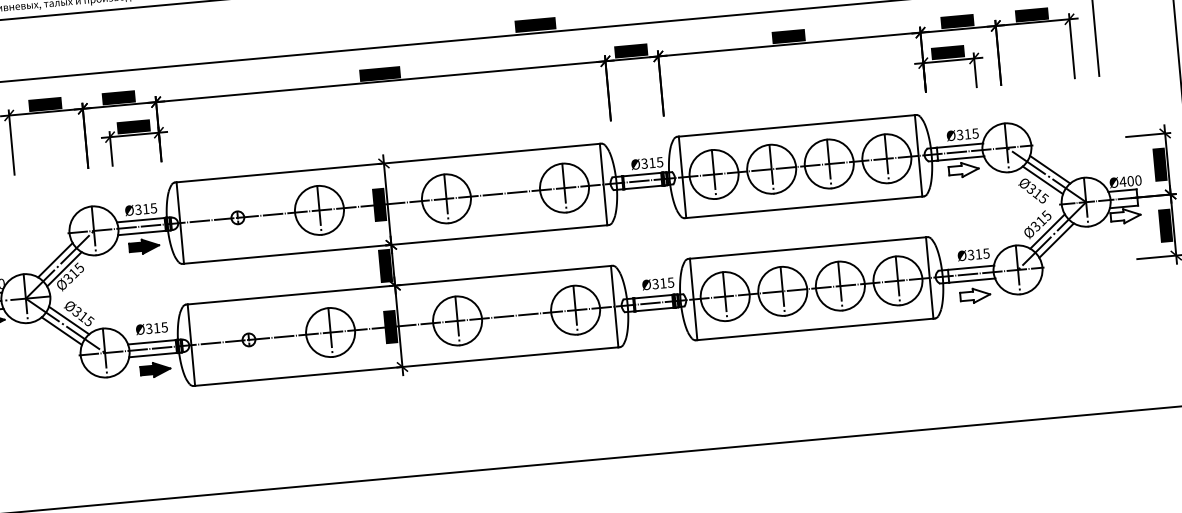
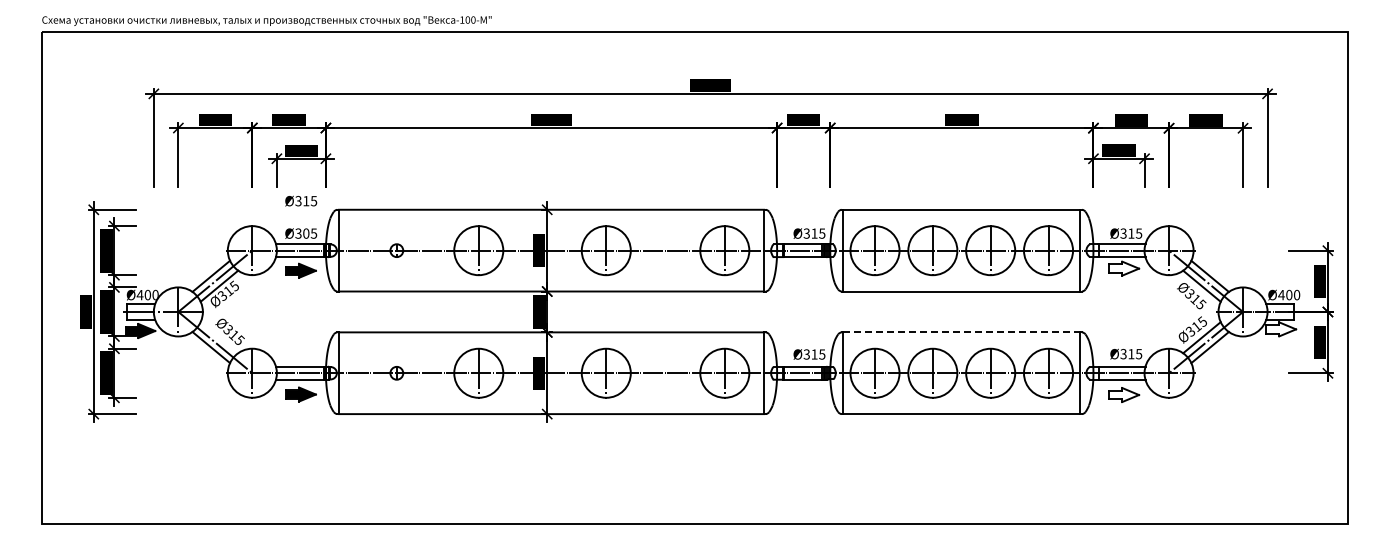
text: (146, 208) -> (306, 233), Ø315 -> Ø305
line: (807, 248) -> (961, 332), solid -> dashed
line: (69, 320) -> (219, 337), removed
text: (152, 327) -> (301, 200), moved

